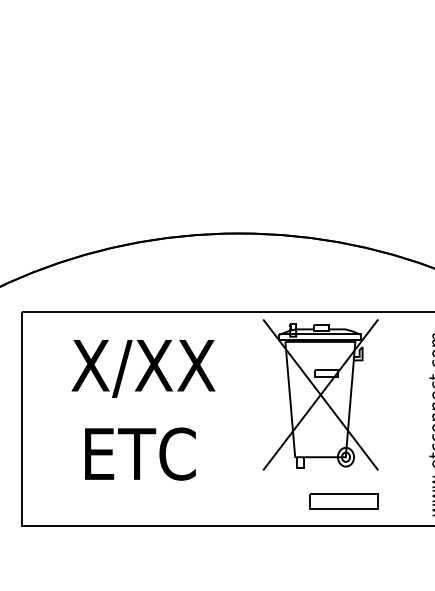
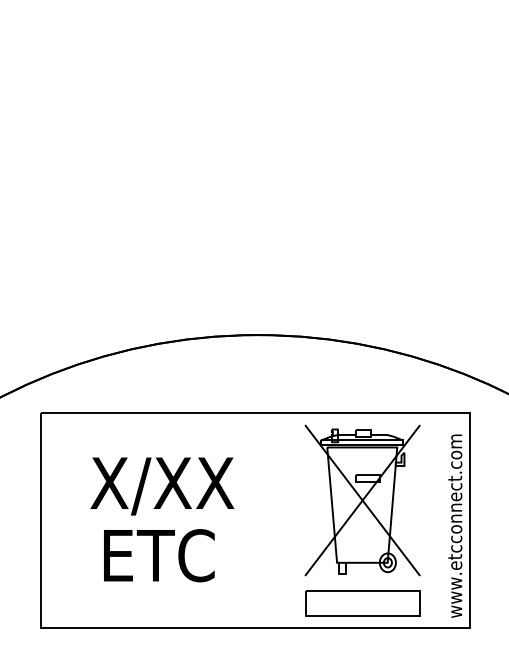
text: (143, 368) -> (162, 486), moved
part: (320, 394) -> (362, 500), moved
part: (343, 501) -> (362, 603), size x1.67

